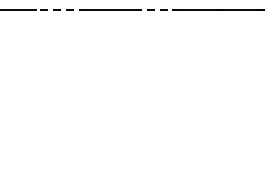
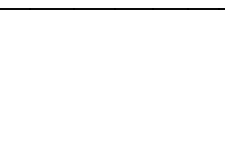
line: (61, 9) -> (52, 8), dashed -> solid
line: (157, 9) -> (133, 8), dashed -> solid

